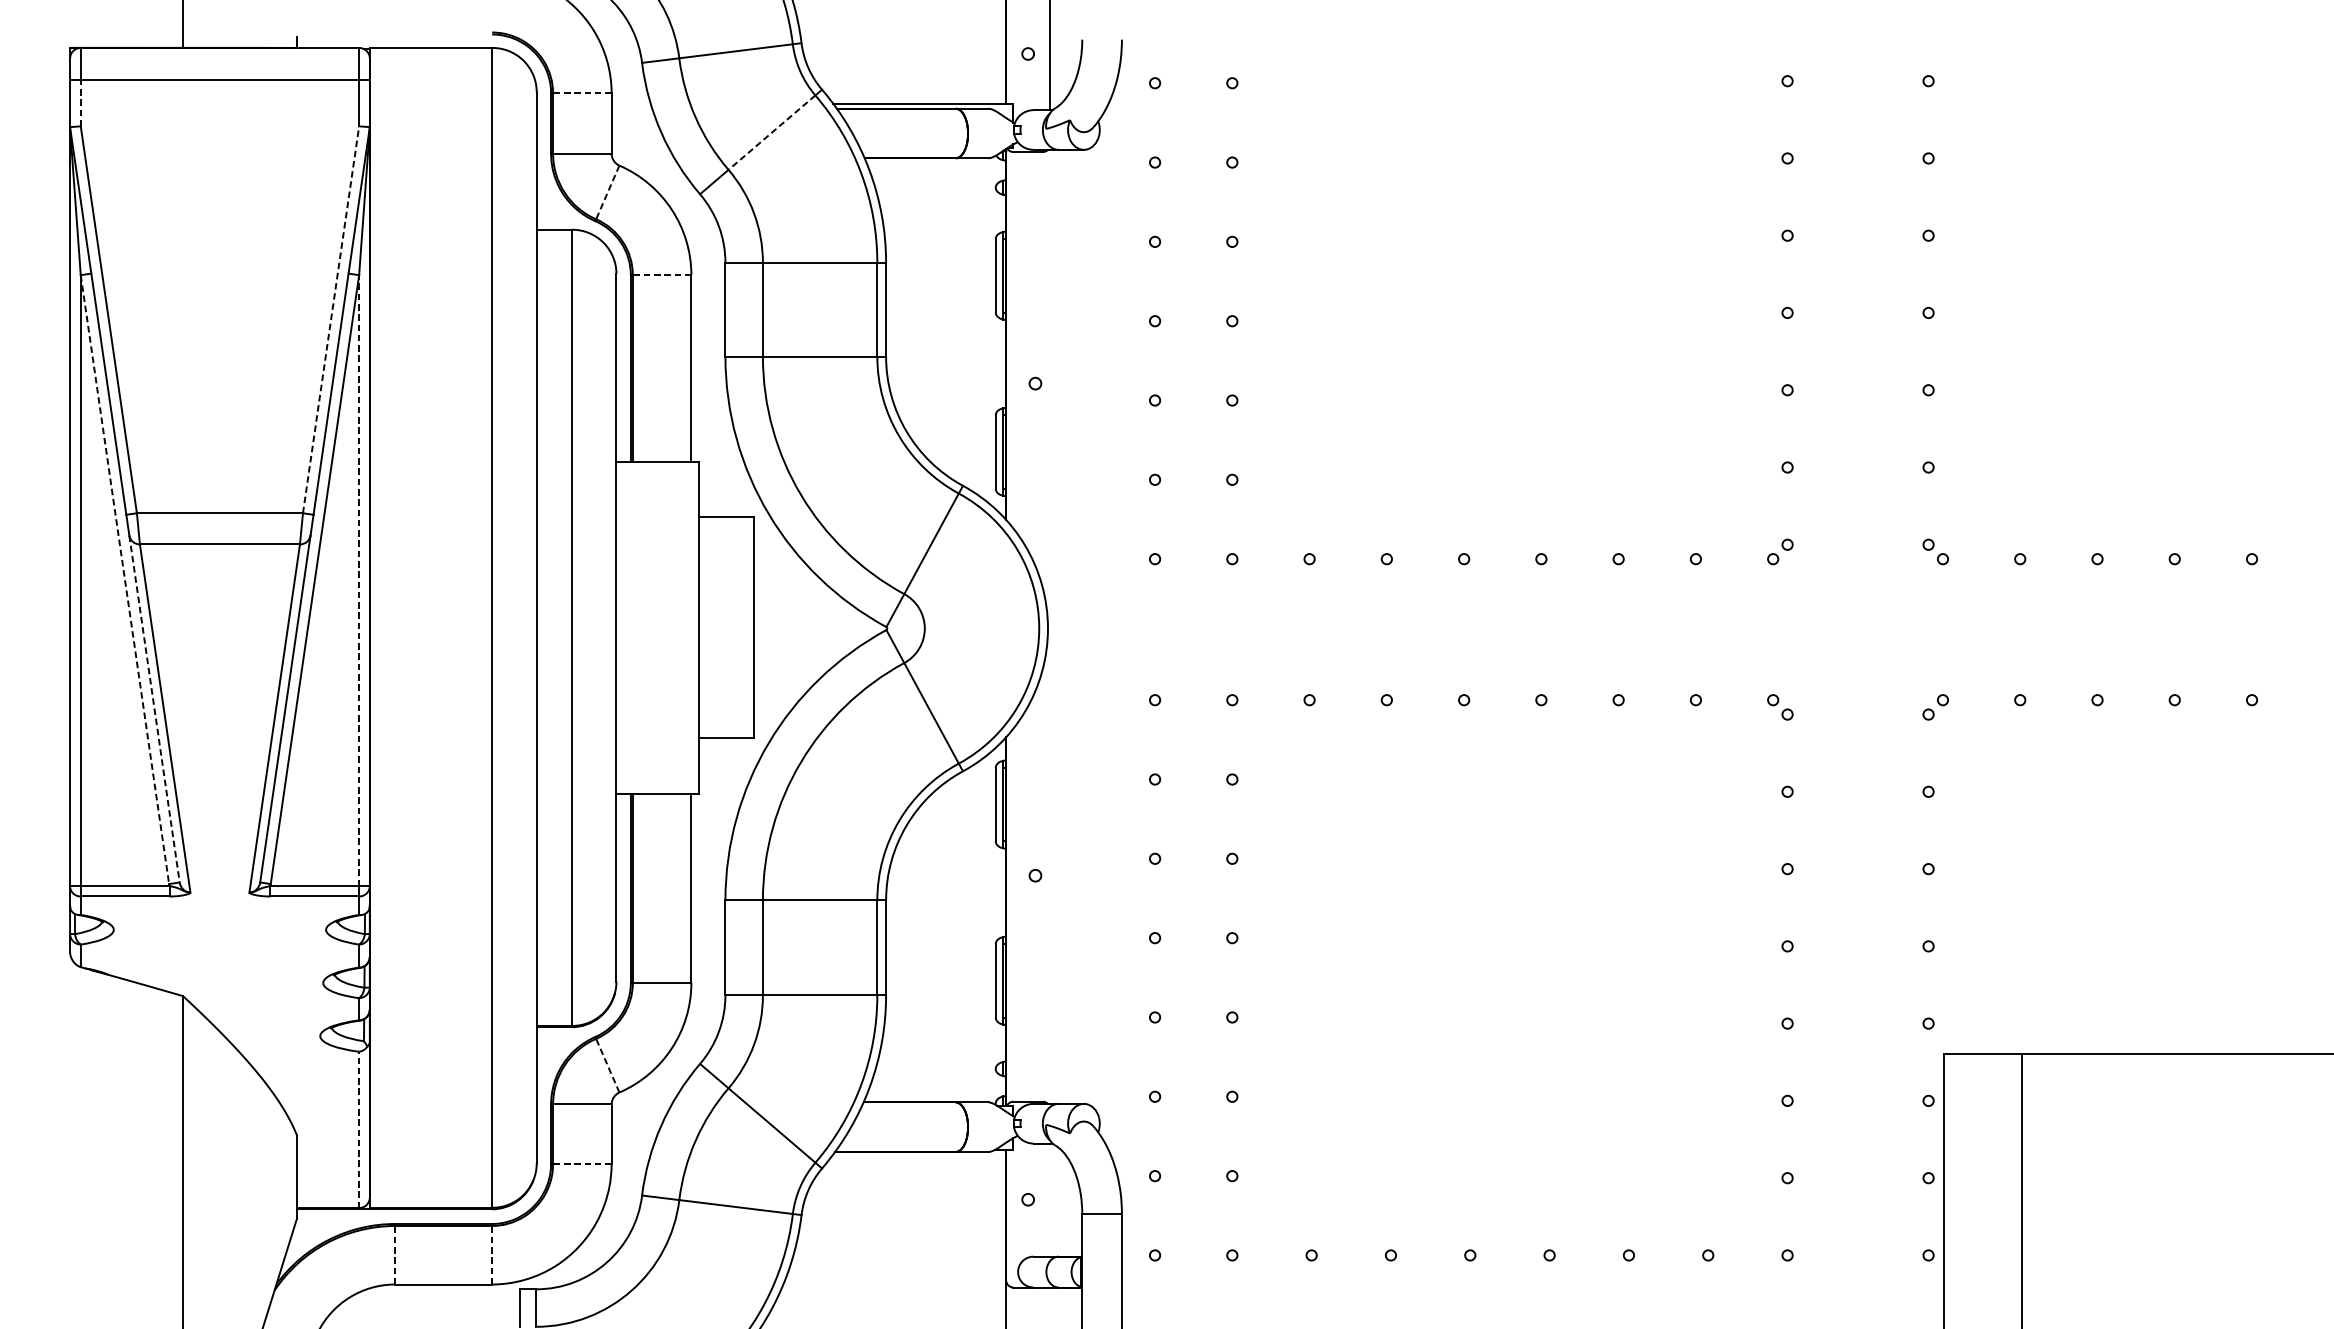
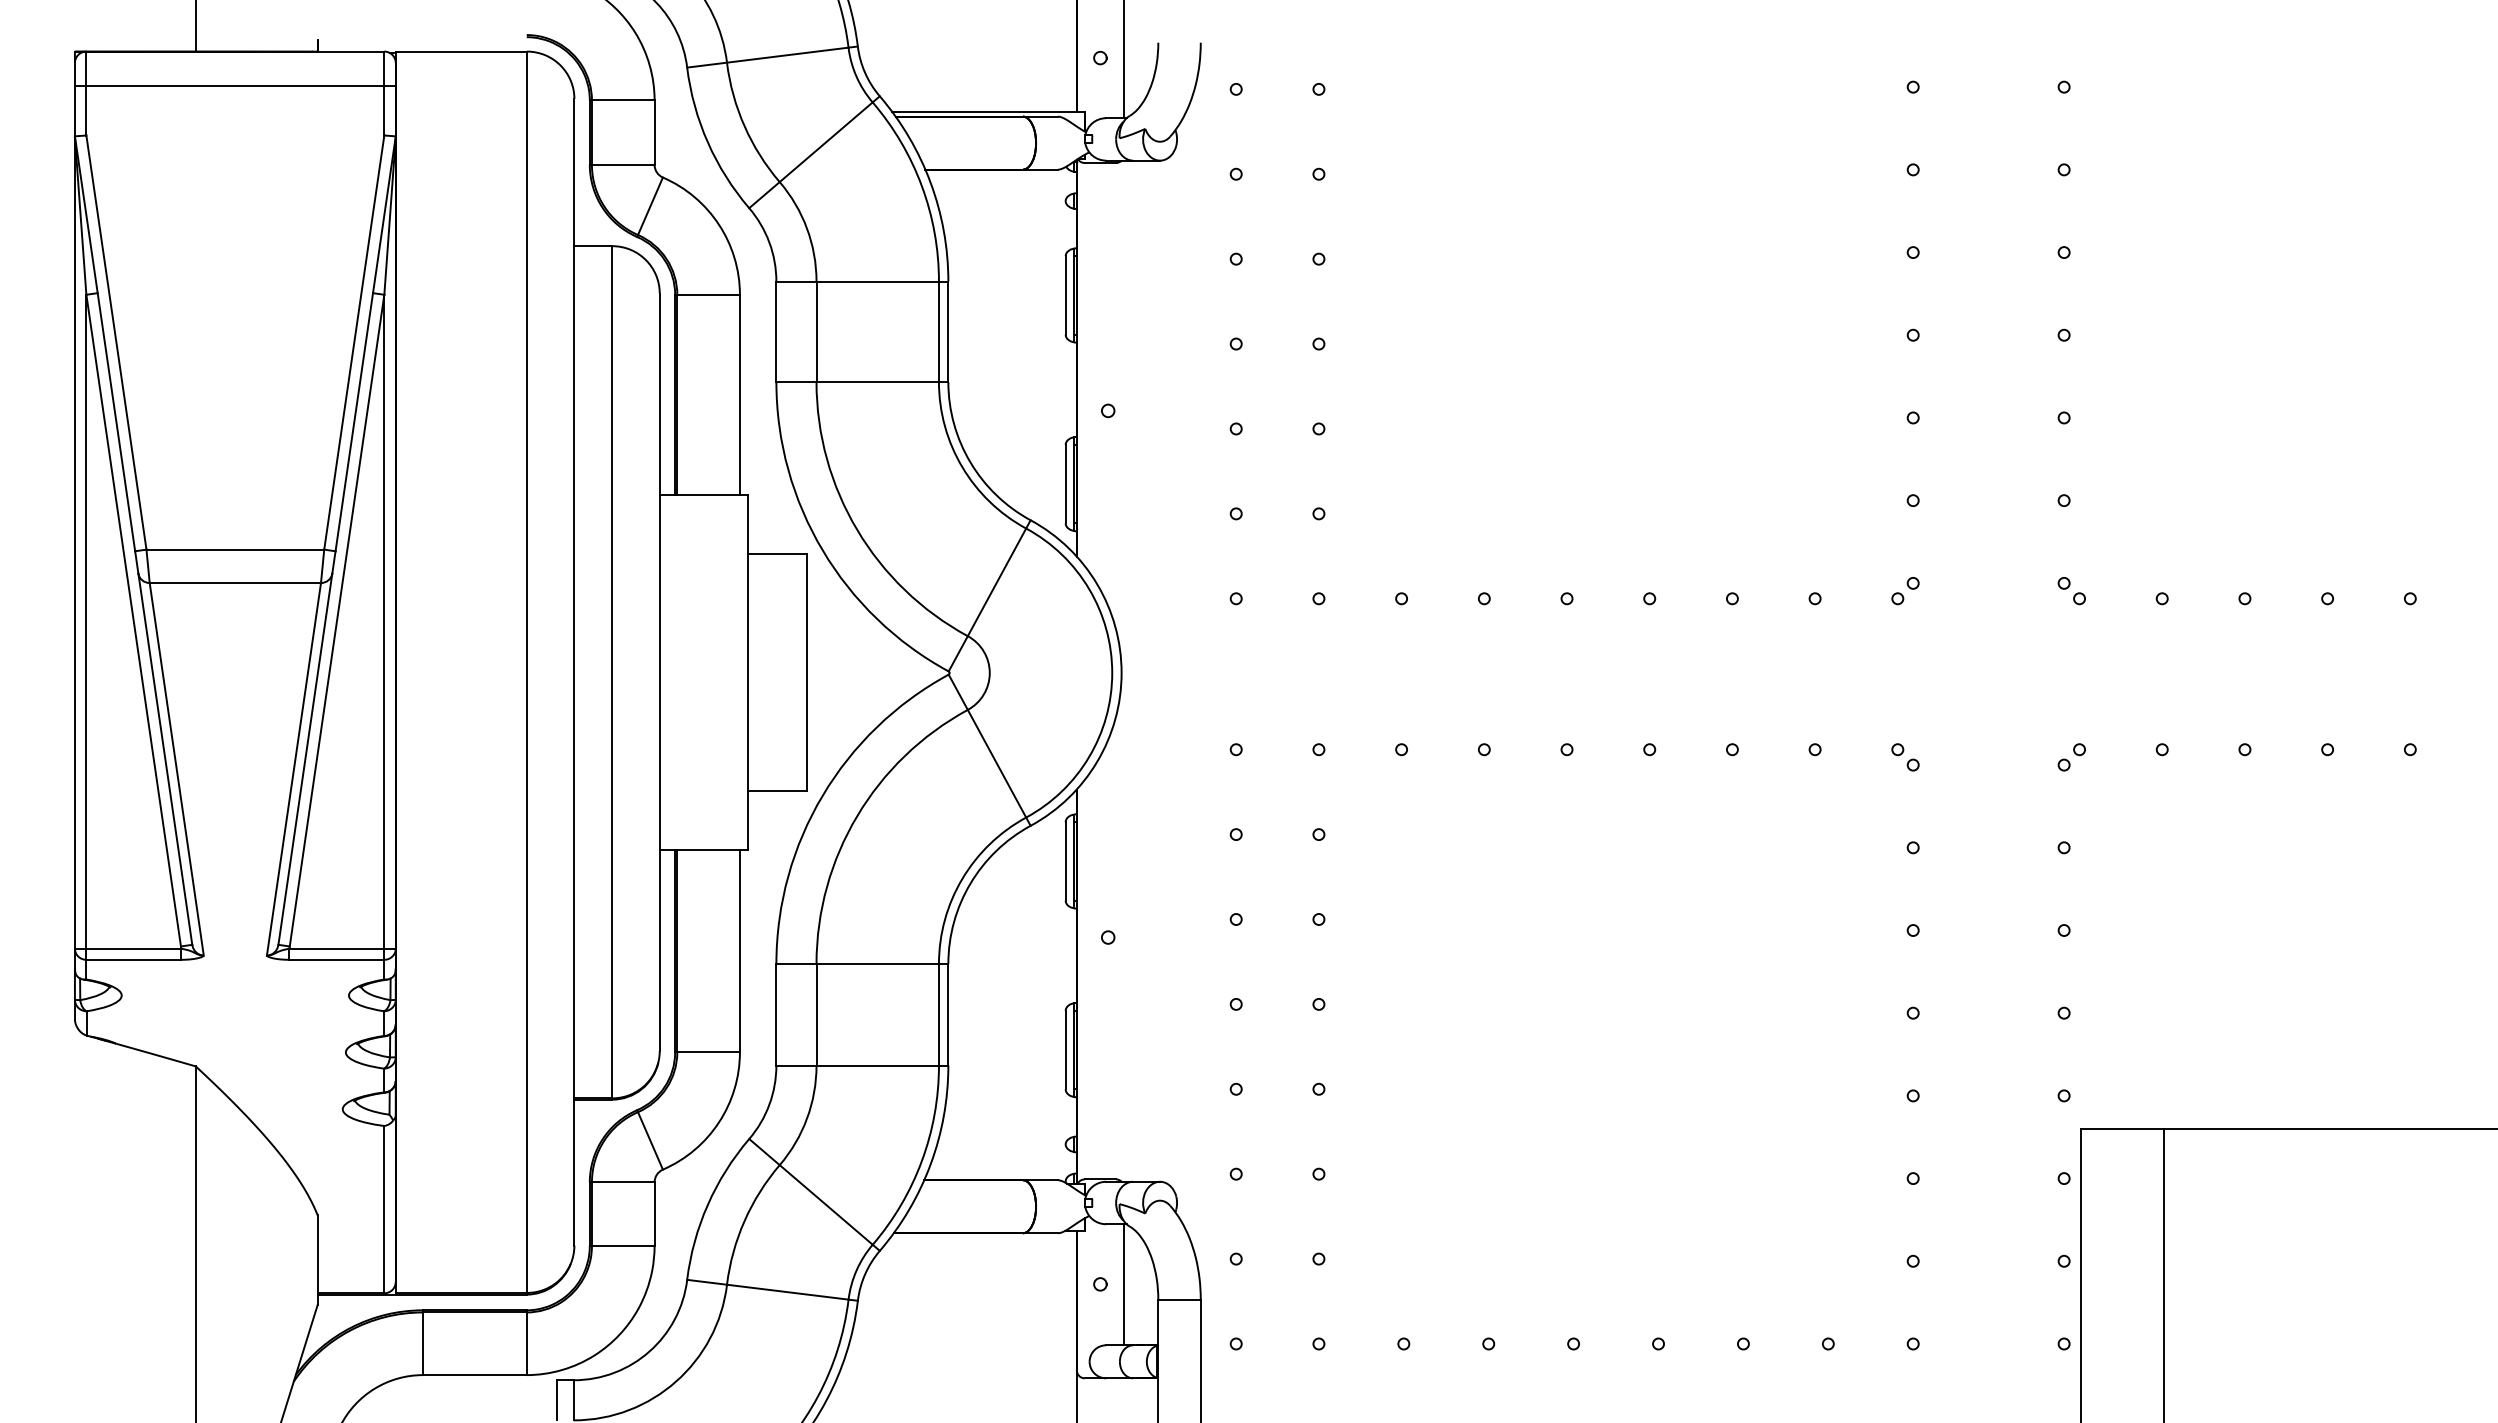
line: (581, 93) -> (622, 100), dashed -> solid
line: (80, 102) -> (86, 110), dashed -> solid
line: (771, 132) -> (825, 142), dashed -> solid
line: (607, 192) -> (650, 206), dashed -> solid
line: (662, 274) -> (708, 294), dashed -> solid
line: (331, 319) -> (354, 342), dashed -> solid
line: (124, 580) -> (133, 621), dashed -> solid
line: (359, 580) -> (384, 621), dashed -> solid
line: (154, 709) -> (165, 759), dashed -> solid
line: (607, 1065) -> (650, 1140), dashed -> solid
line: (359, 1129) -> (384, 1209), dashed -> solid
line: (581, 1163) -> (622, 1245), dashed -> solid
line: (1049, 1199) -> (1123, 1284), added
line: (394, 1254) -> (422, 1343), dashed -> solid
line: (491, 1254) -> (526, 1343), dashed -> solid

